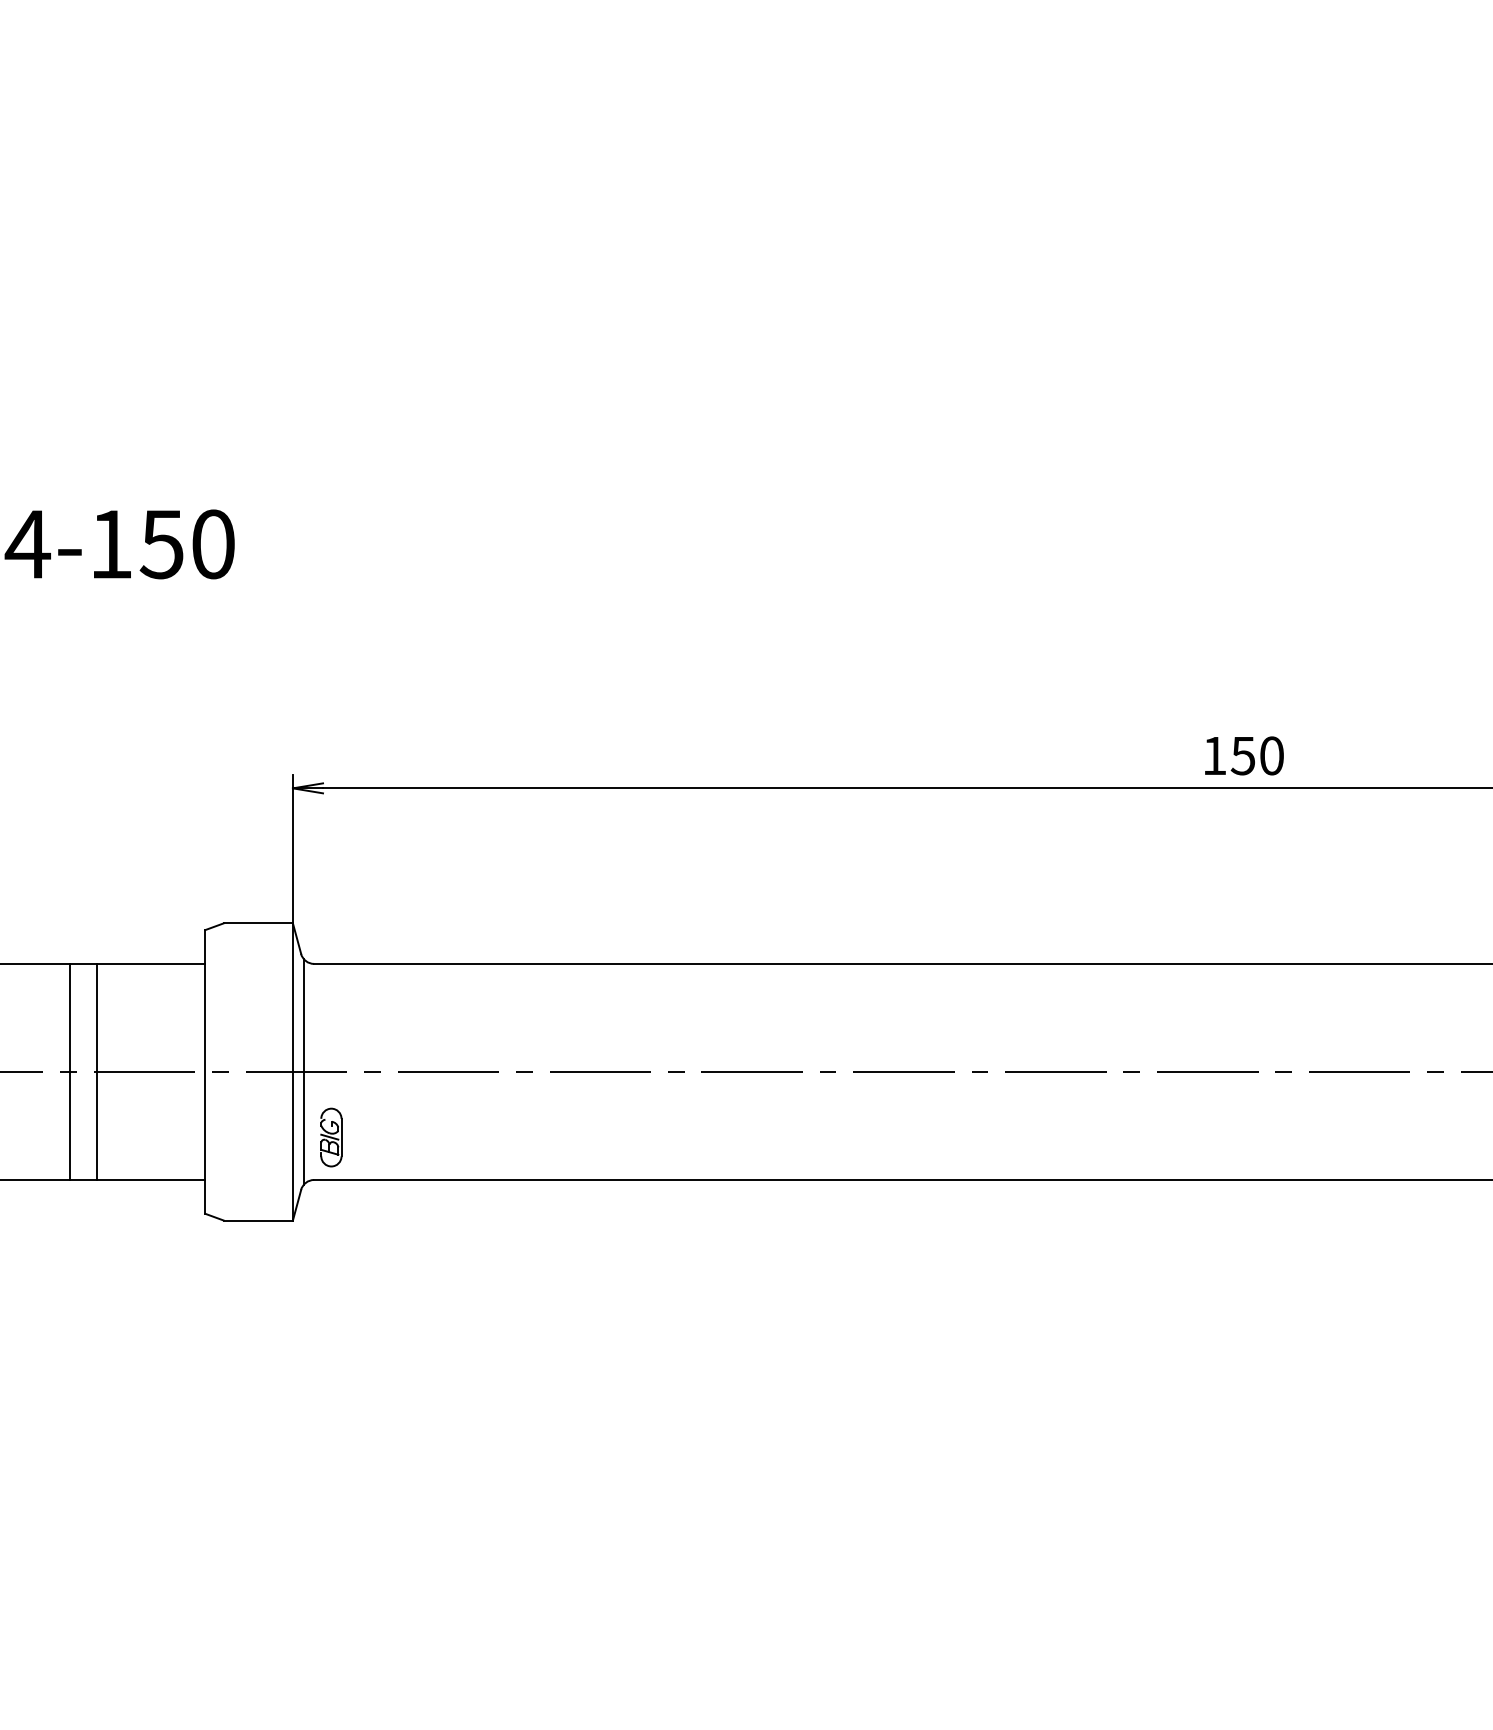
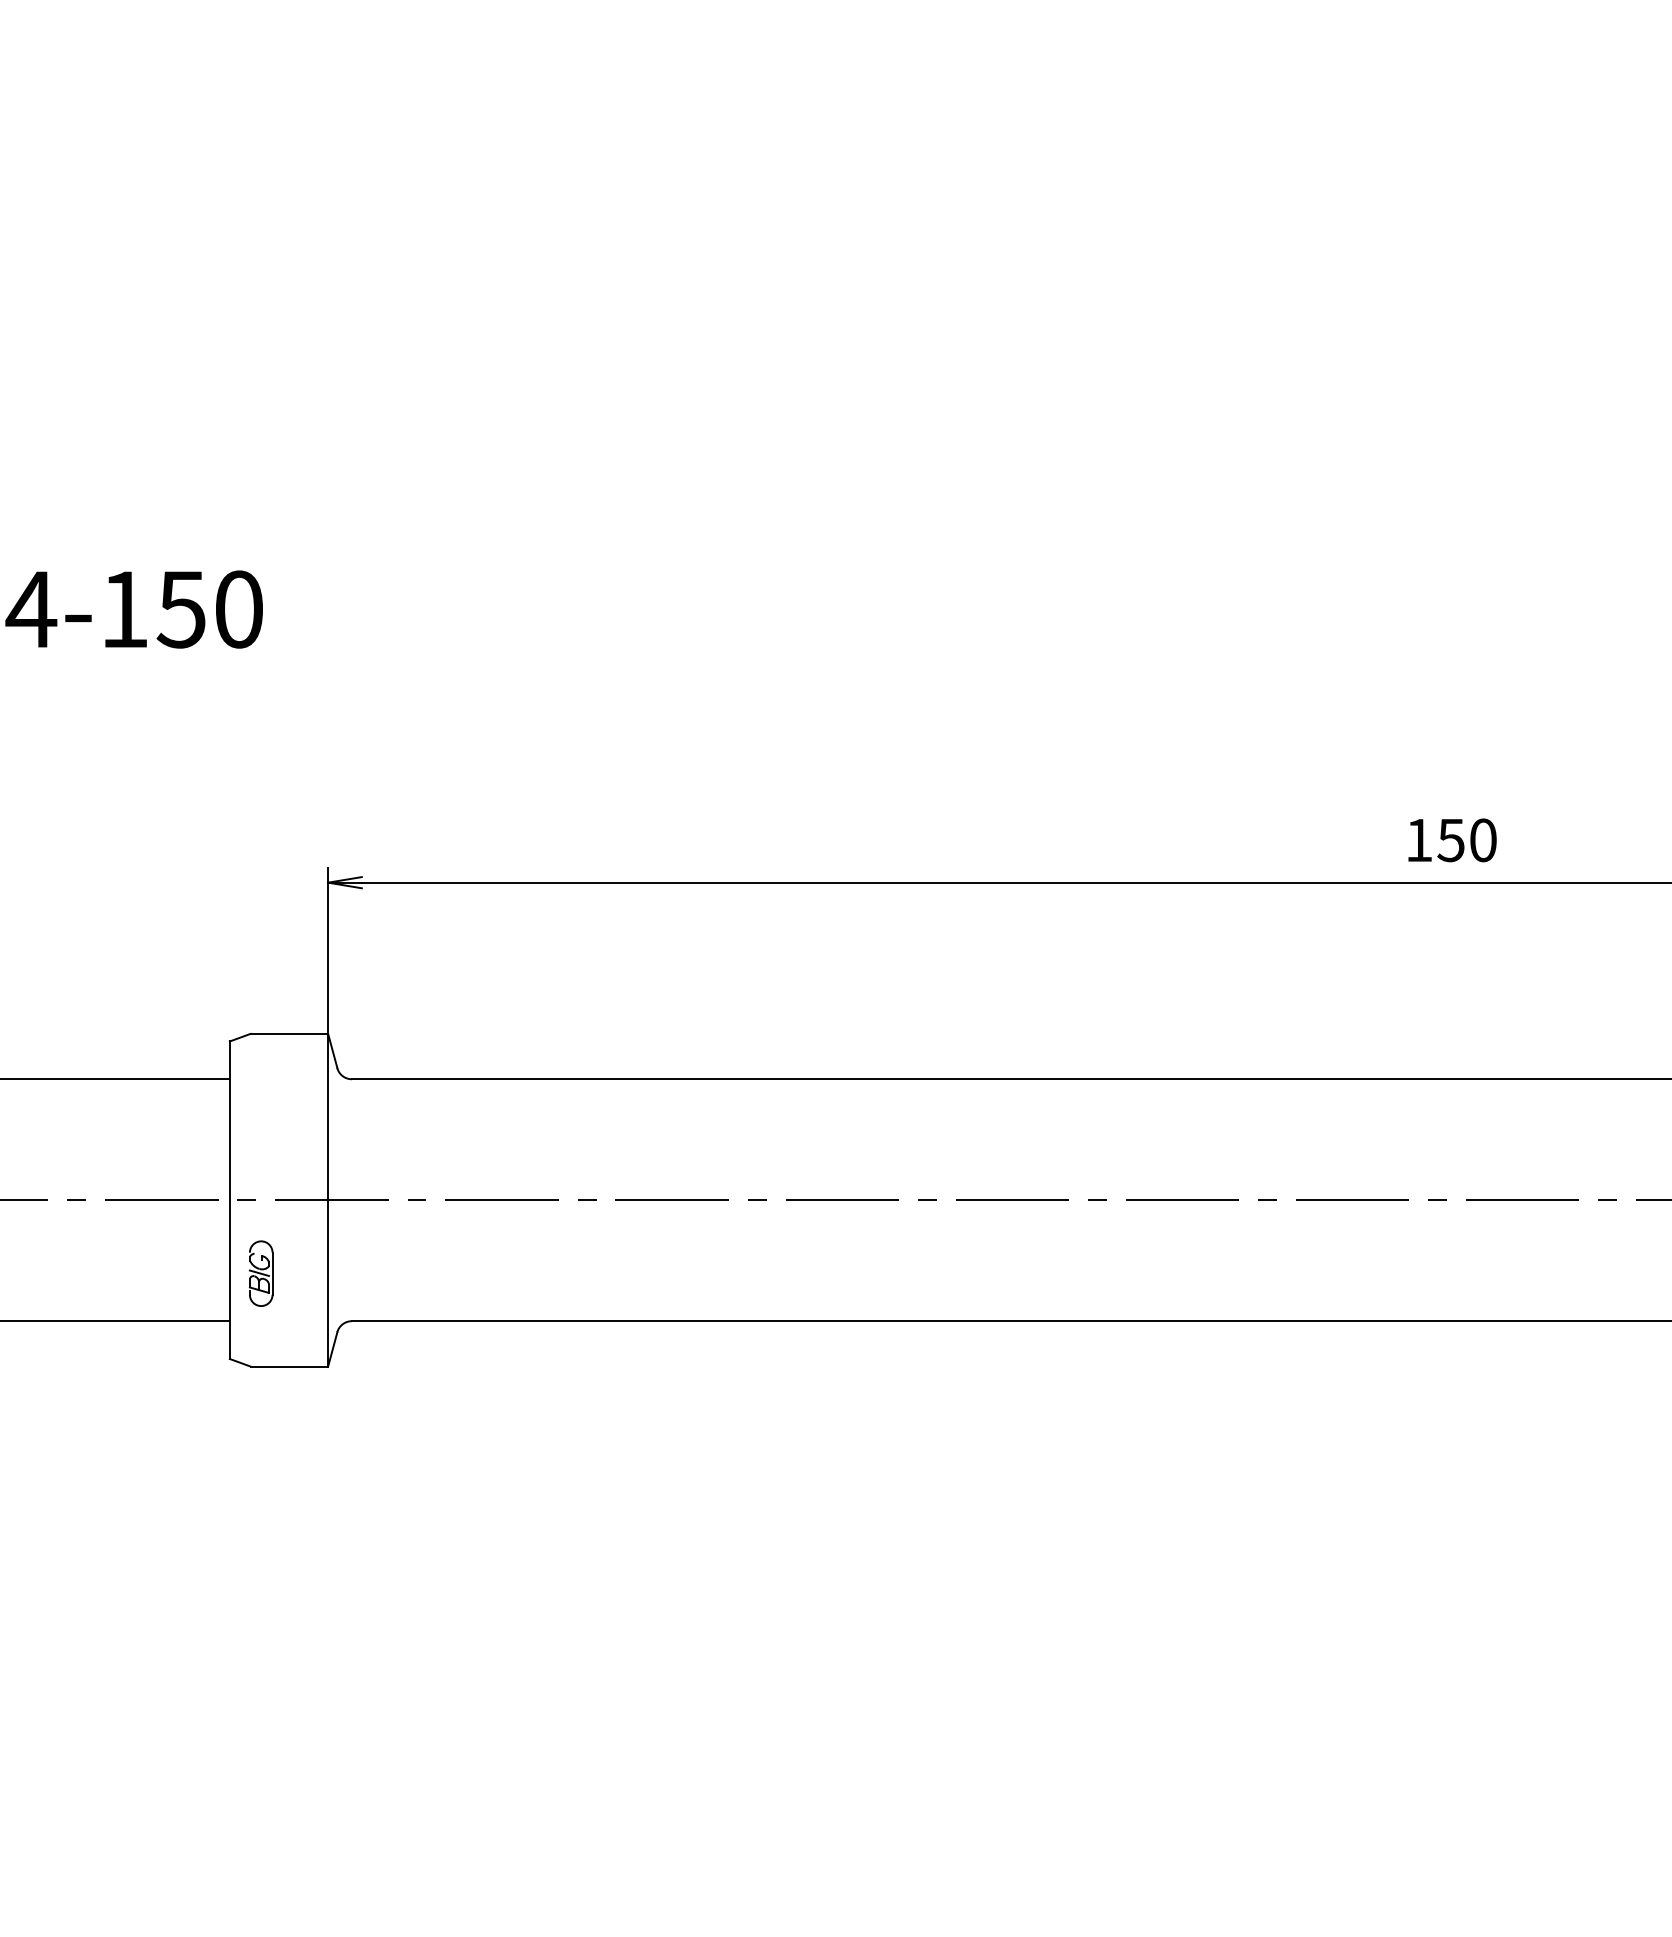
text: (1244, 756) -> (1452, 840), moved
line: (303, 1071) -> (340, 1199), removed
line: (69, 1072) -> (78, 1200), removed
line: (96, 1072) -> (108, 1200), removed
part: (331, 1137) -> (261, 1273), moved

